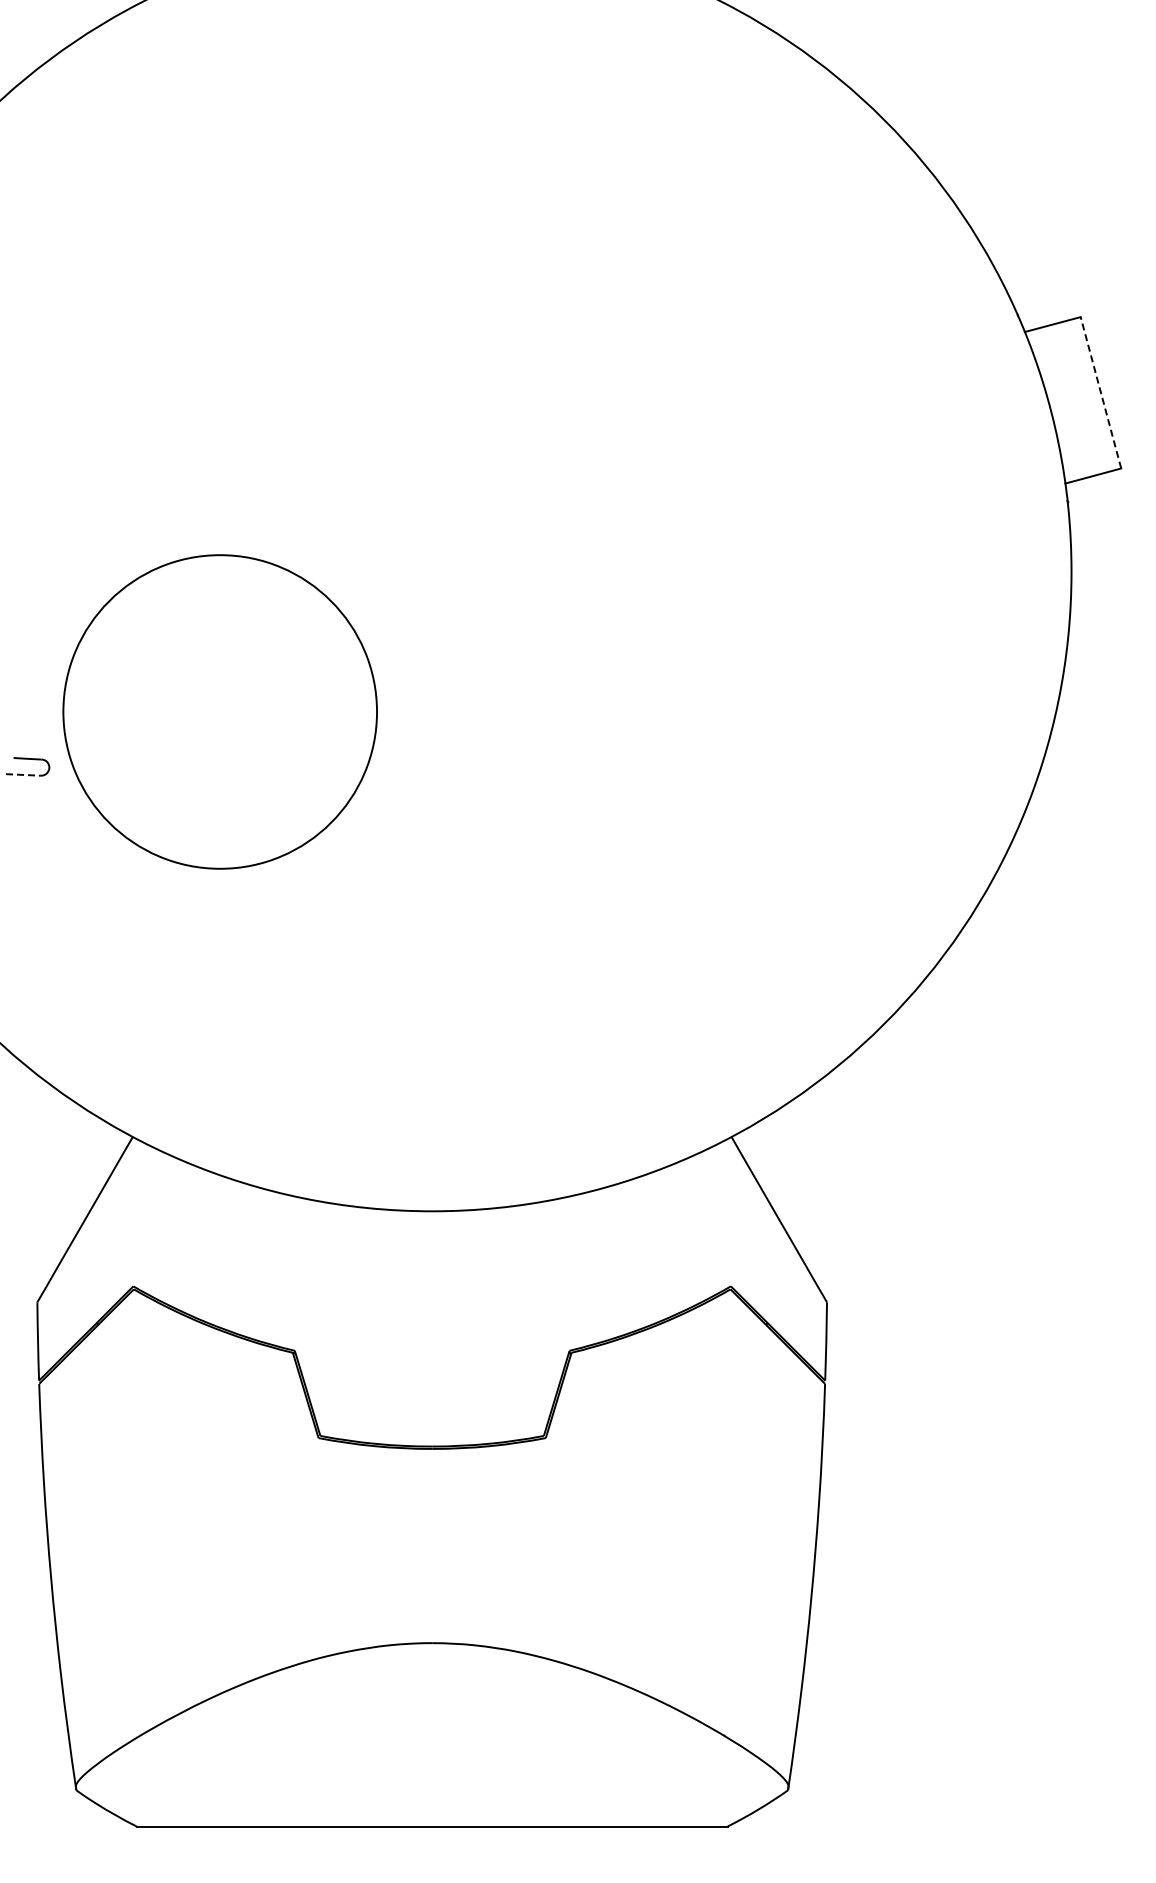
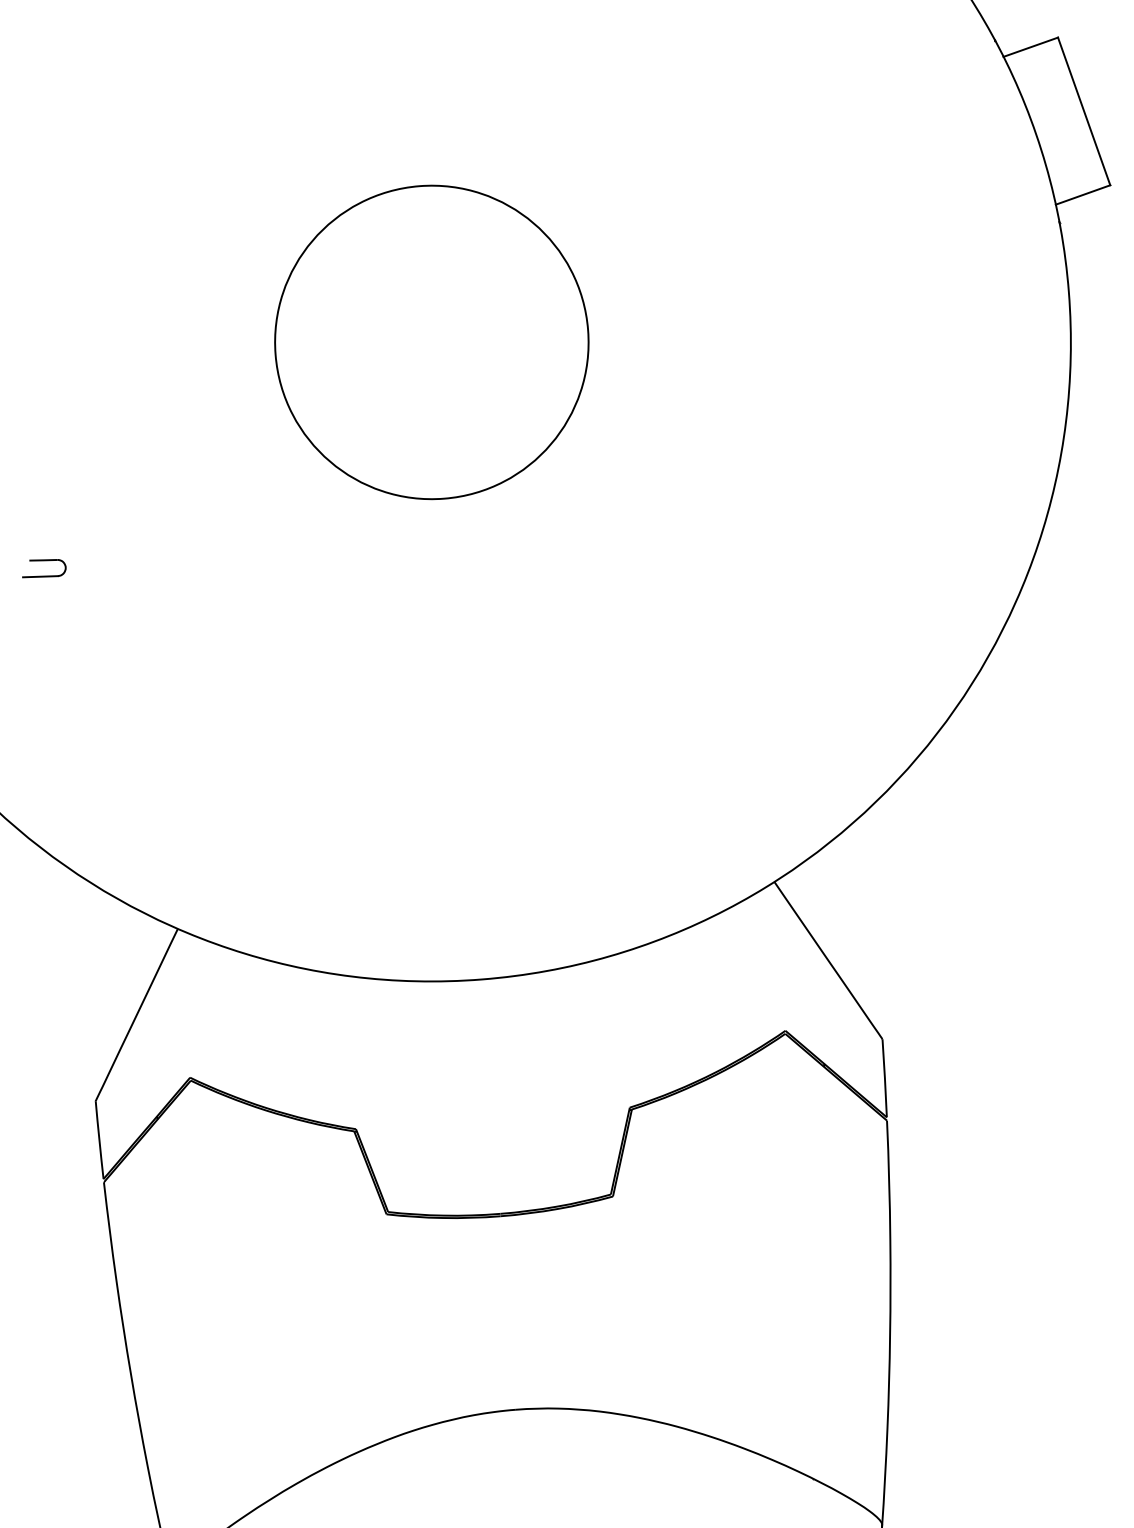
line: (1100, 392) -> (1083, 111), dashed -> solid
circle: (219, 711) -> (431, 342), moved
line: (23, 774) -> (40, 576), dashed -> solid

